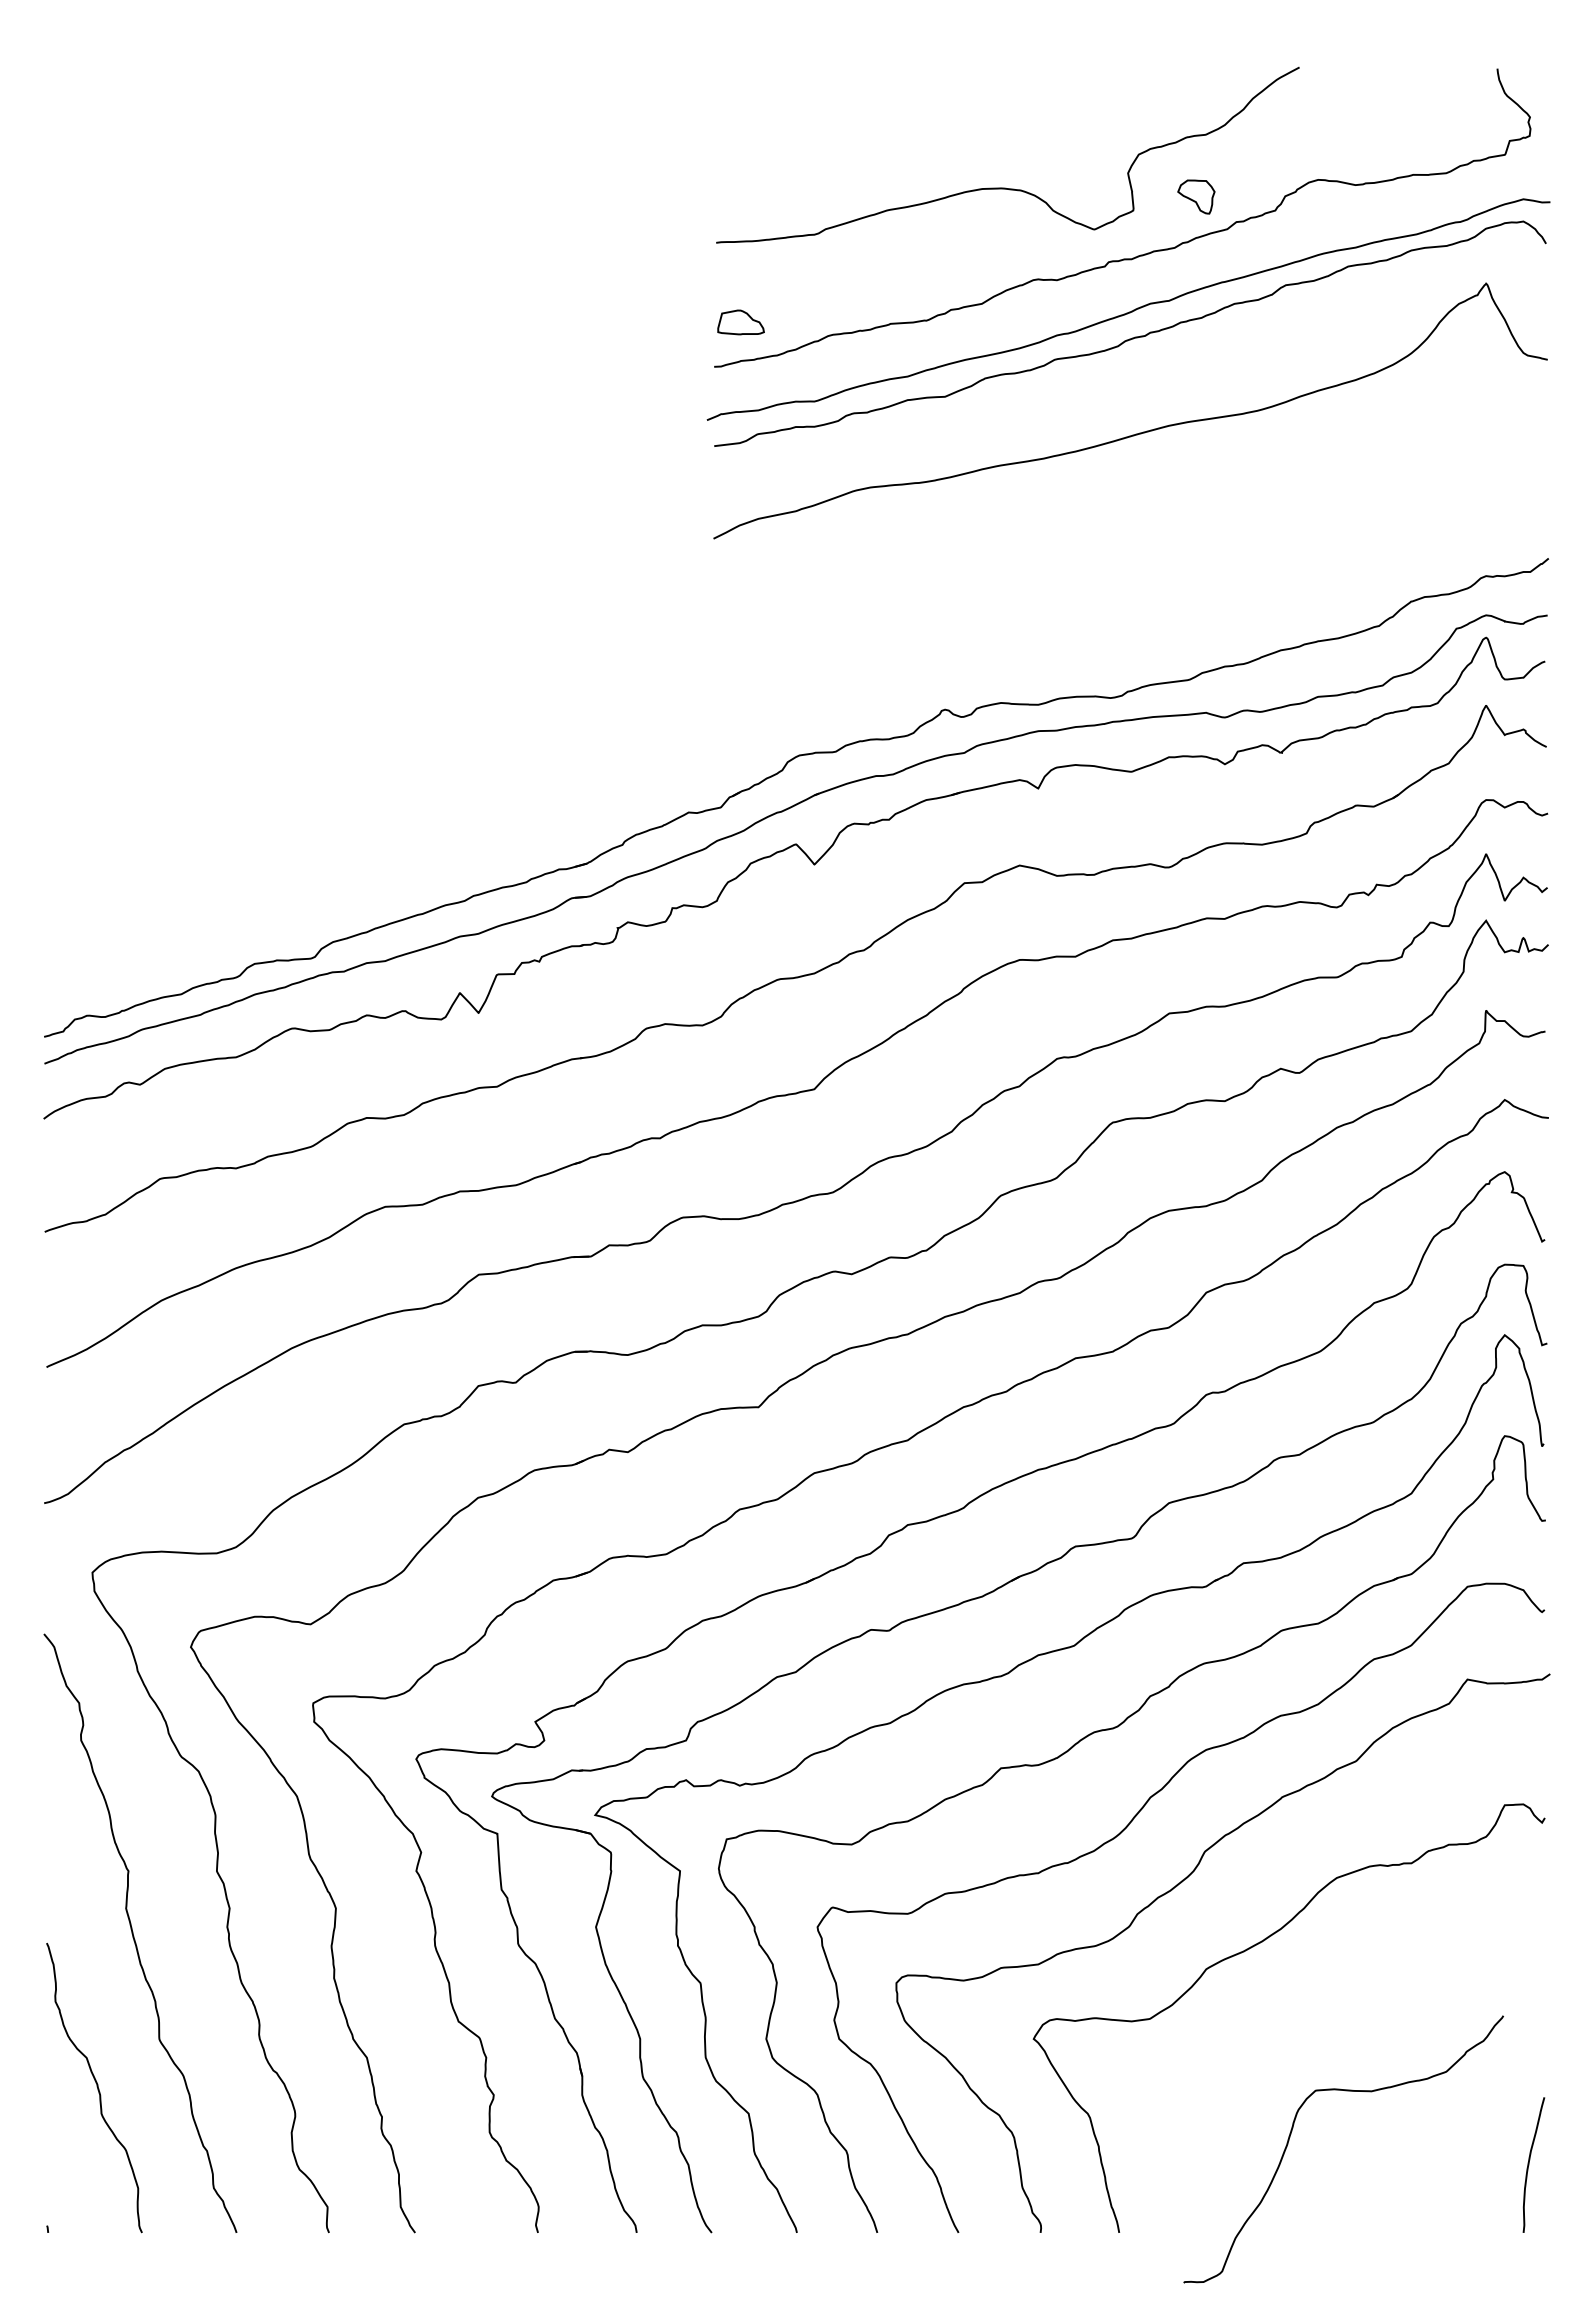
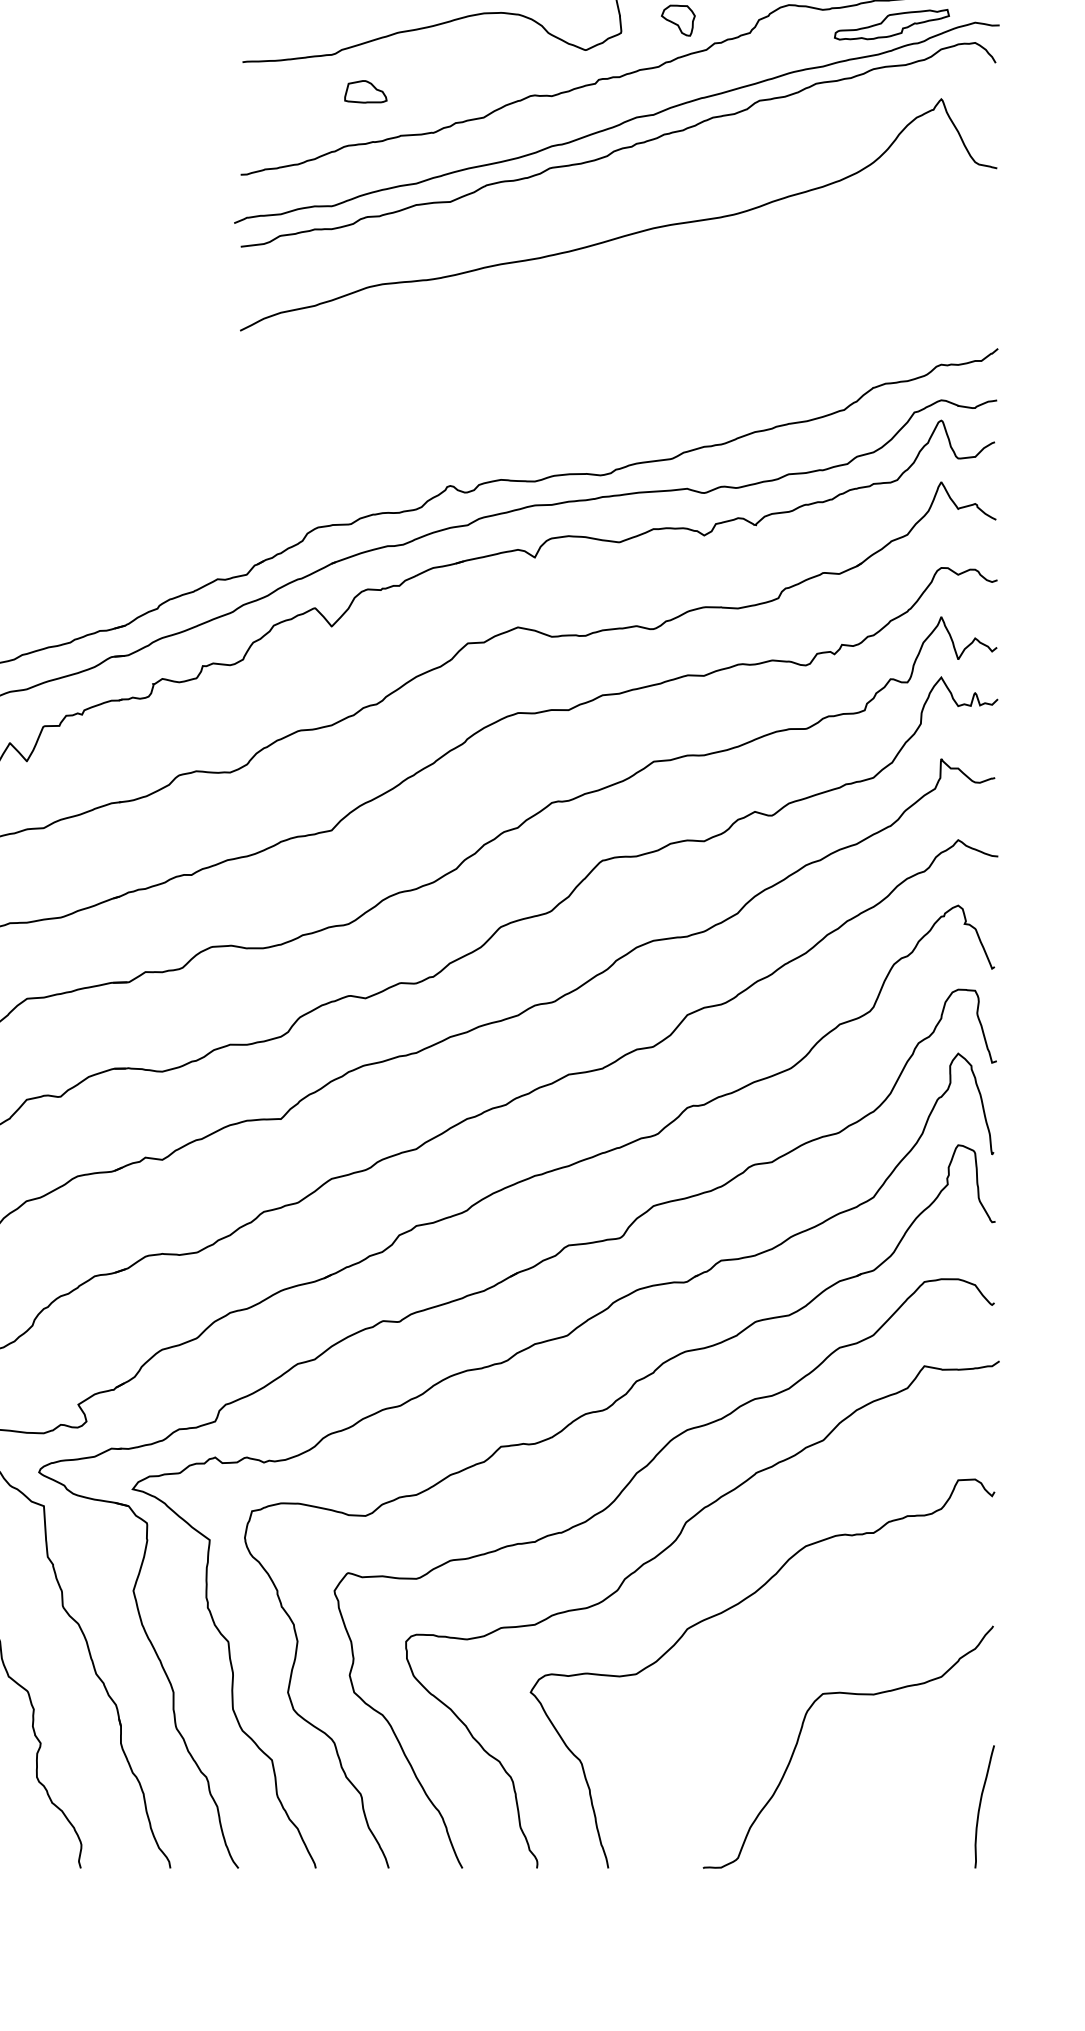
part: (1431, 201) -> (891, 24), added
part: (740, 322) -> (365, 91), moved
curve: (1292, 2131) -> (801, 1731), moved

